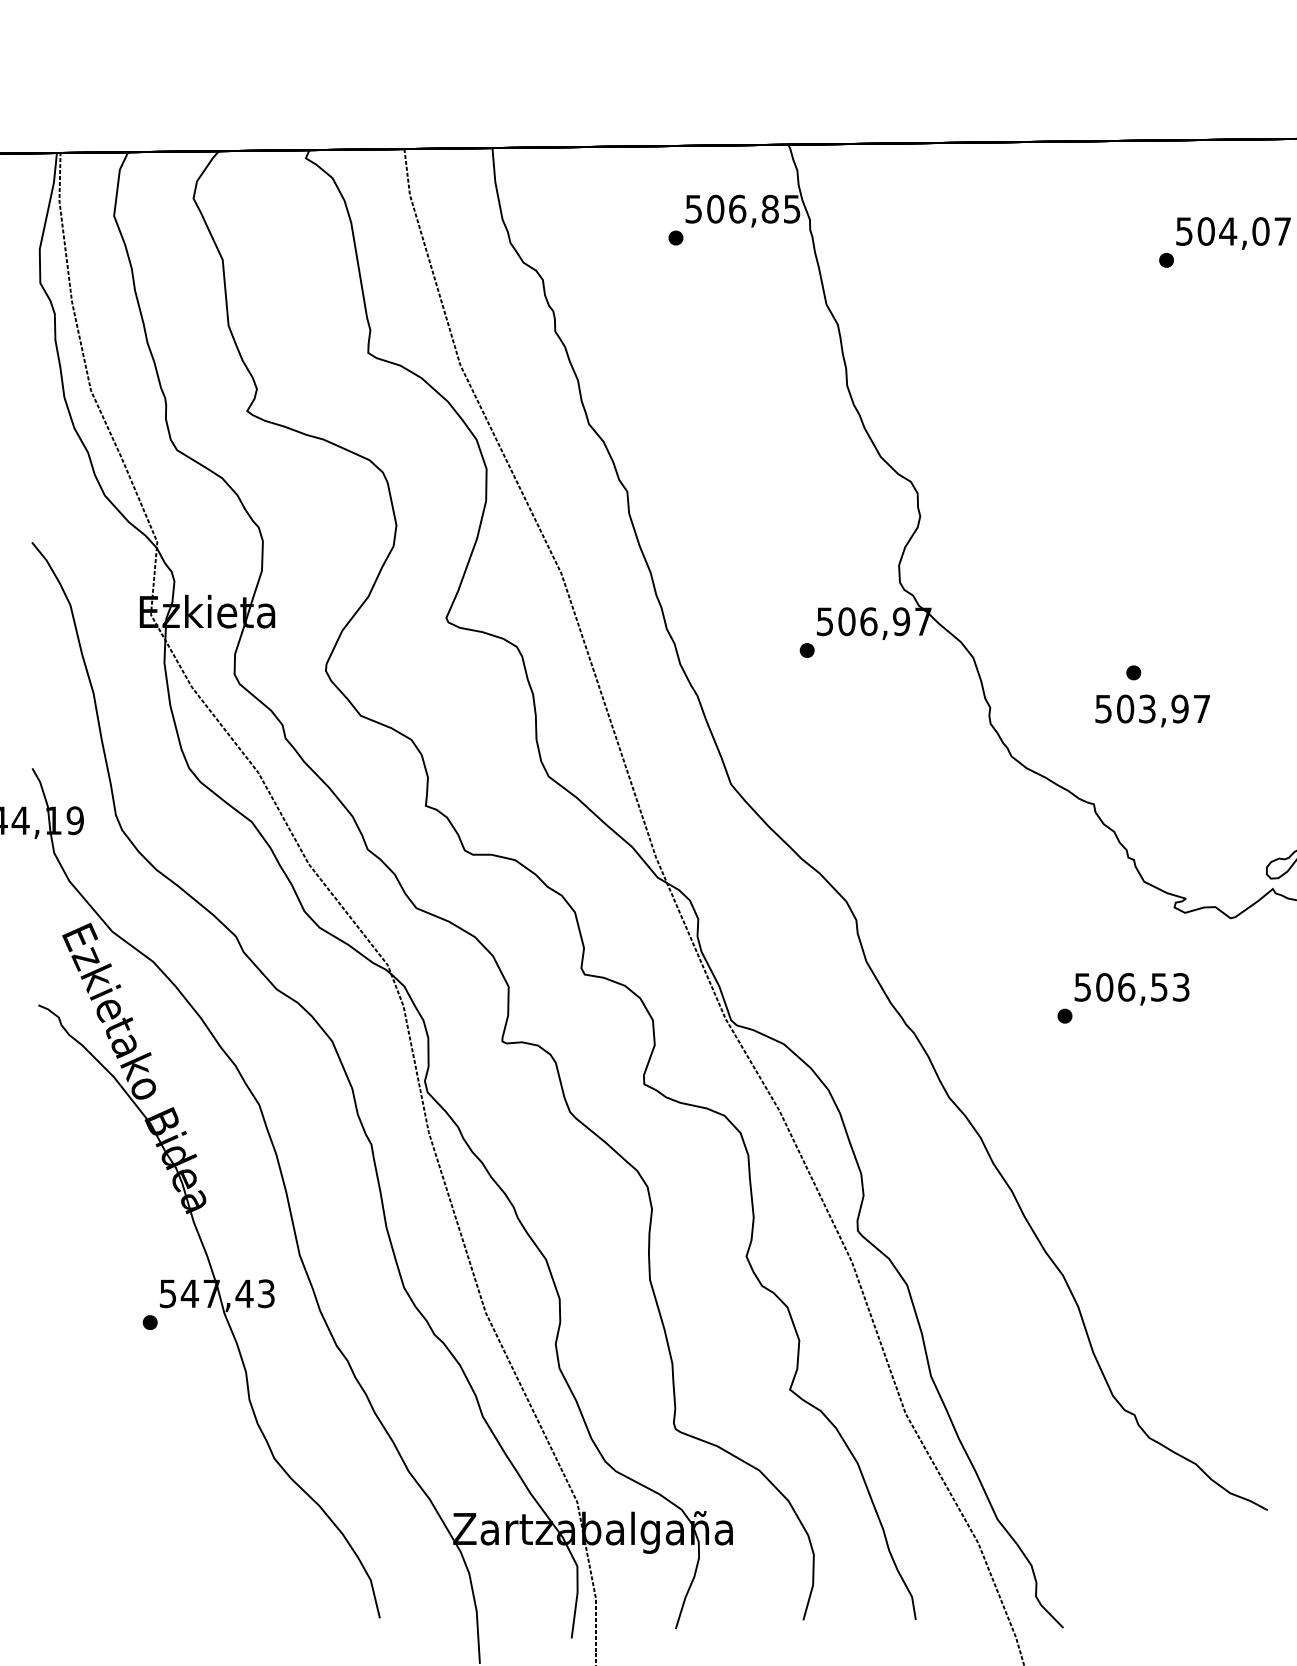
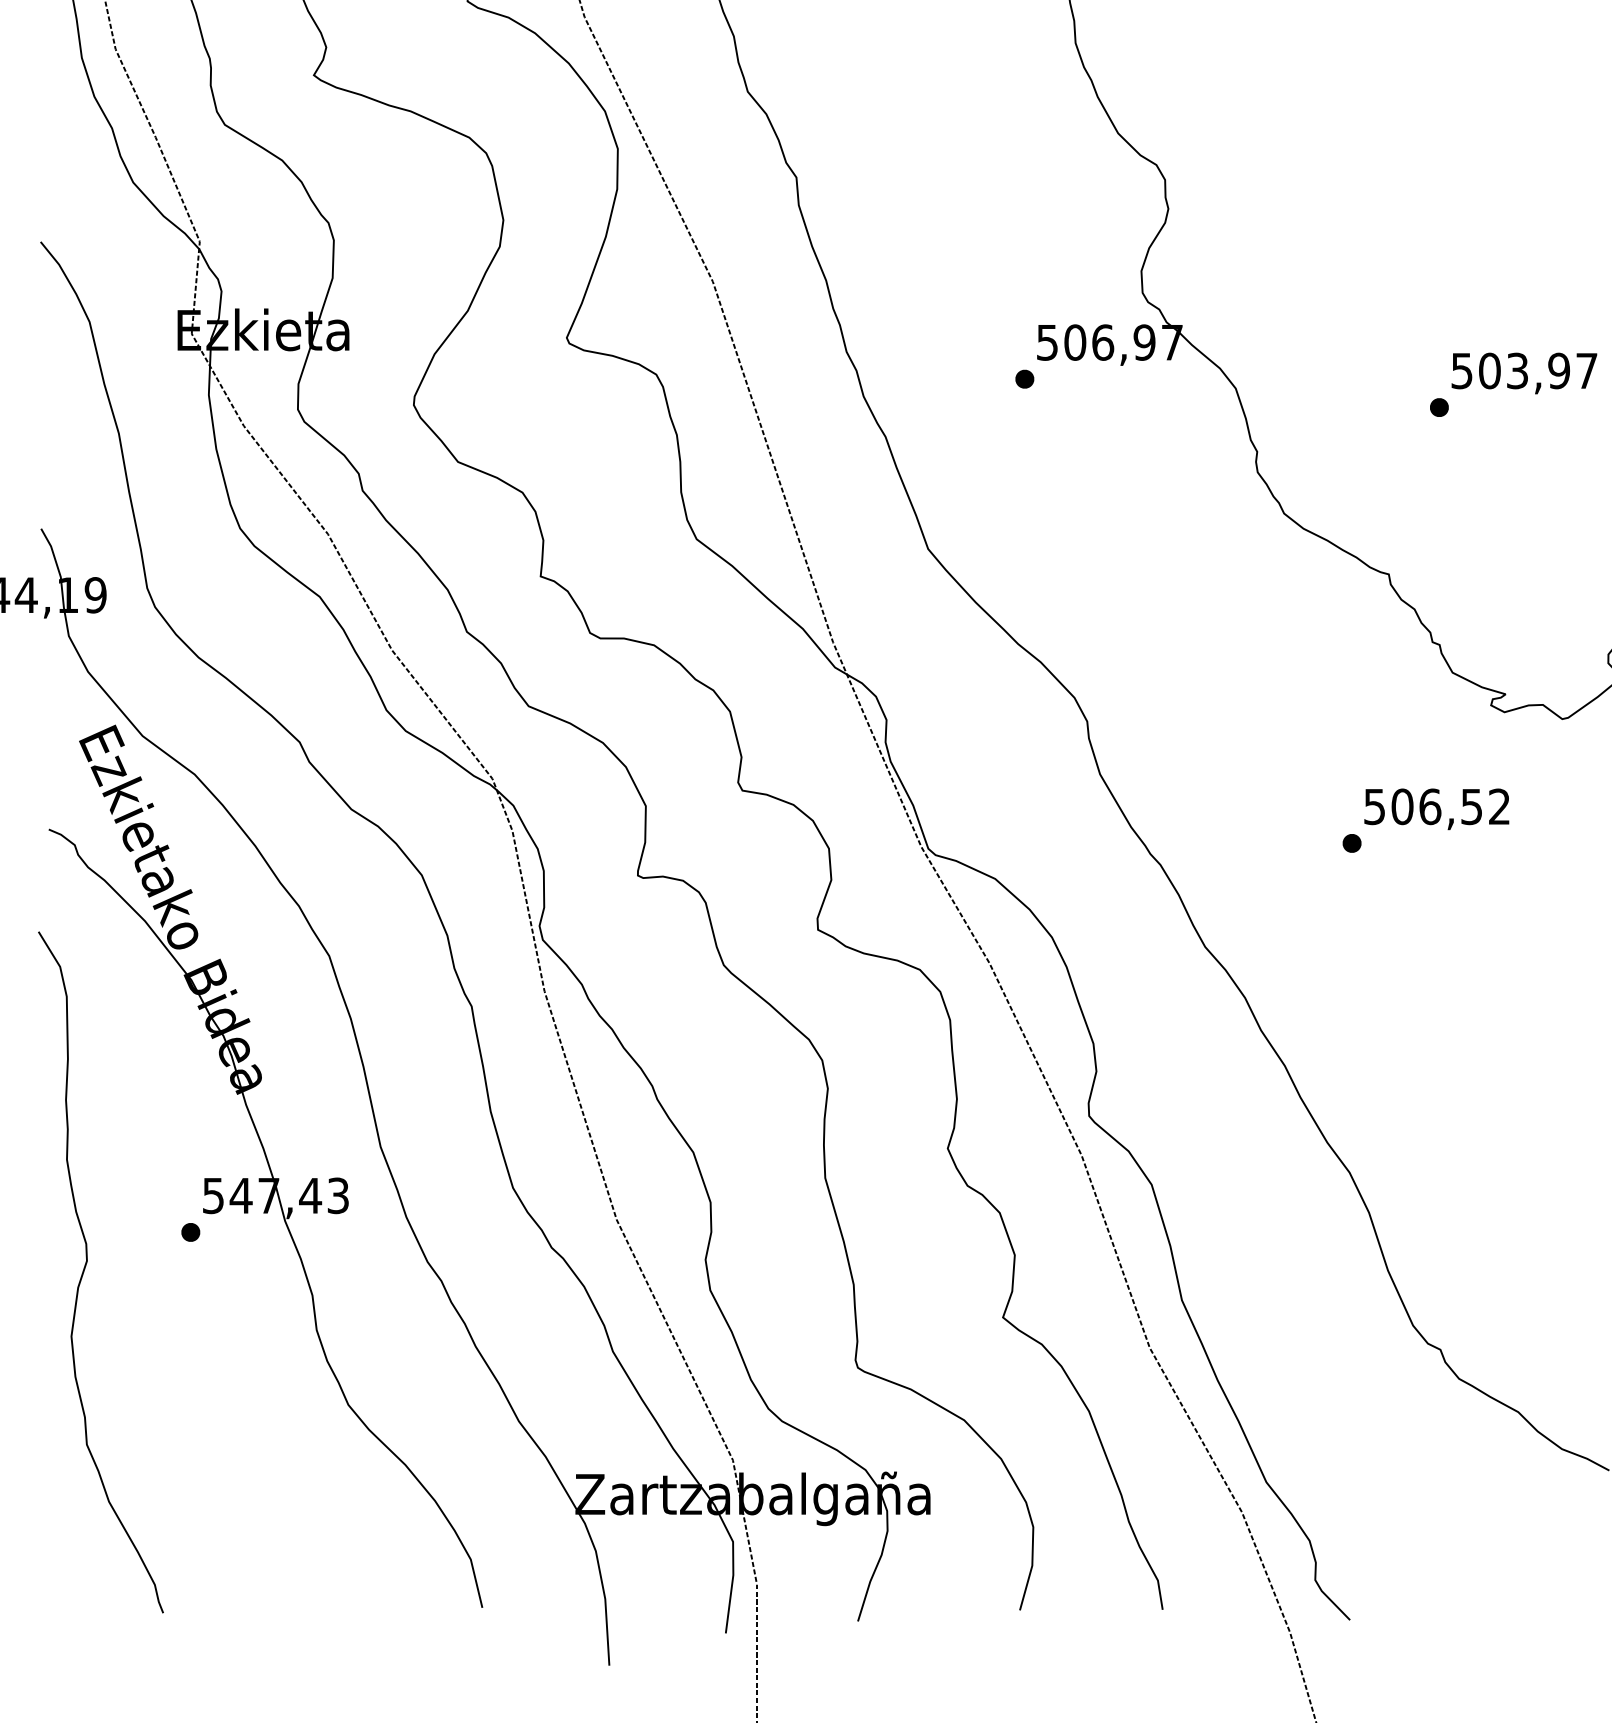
text: (1152, 710) -> (1524, 372), moved
text: (1180, 987) -> (1498, 807), 506,53 -> 506,52
curve: (68, 1348) -> (87, 1265), added

